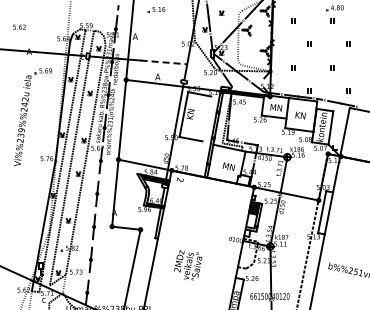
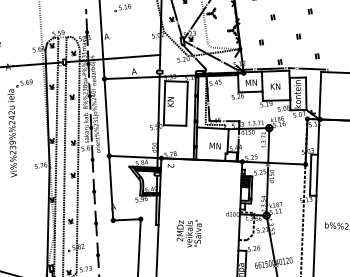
line: (164, 62) -> (138, 56), dashed -> solid
line: (206, 118) -> (186, 103), added
text: (188, 265) -> (189, 233), moved

